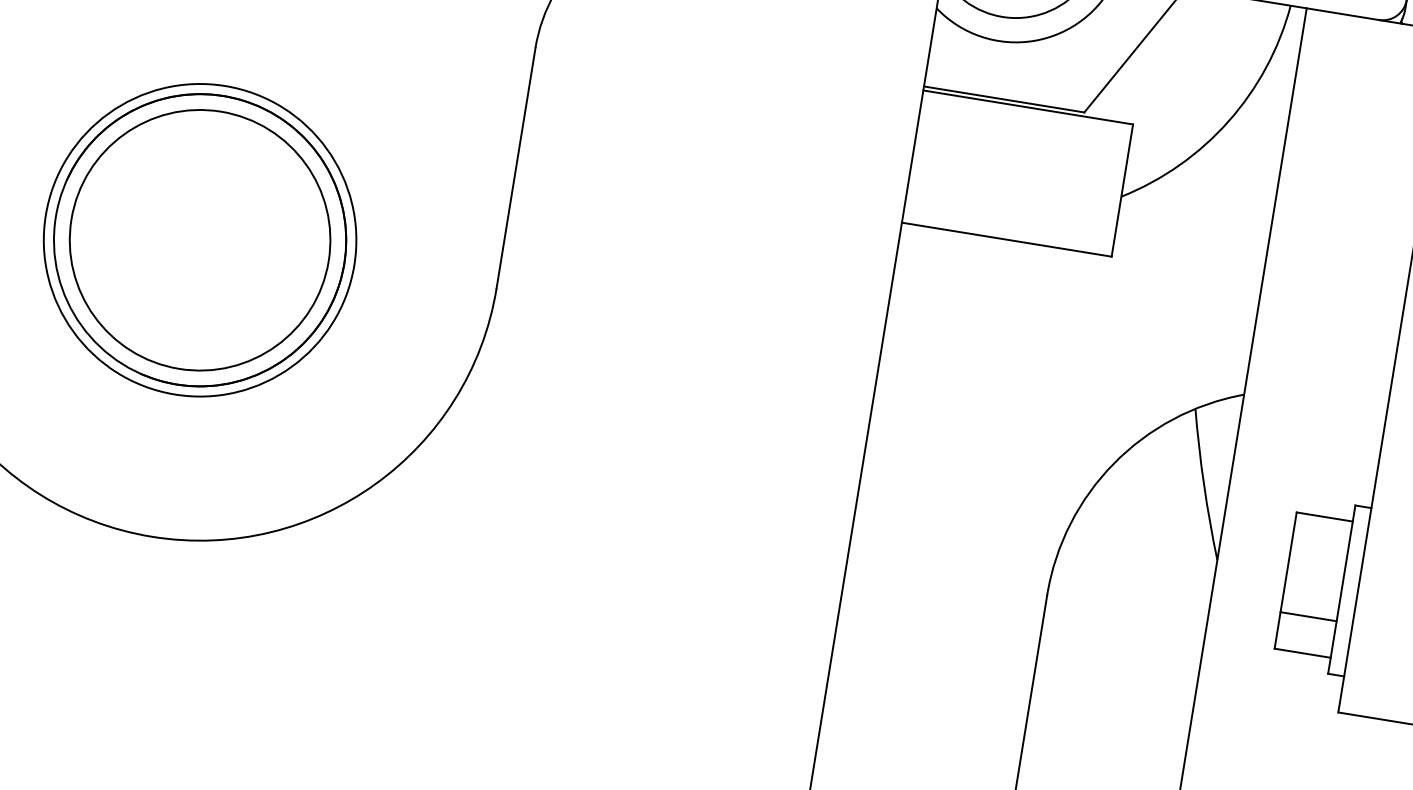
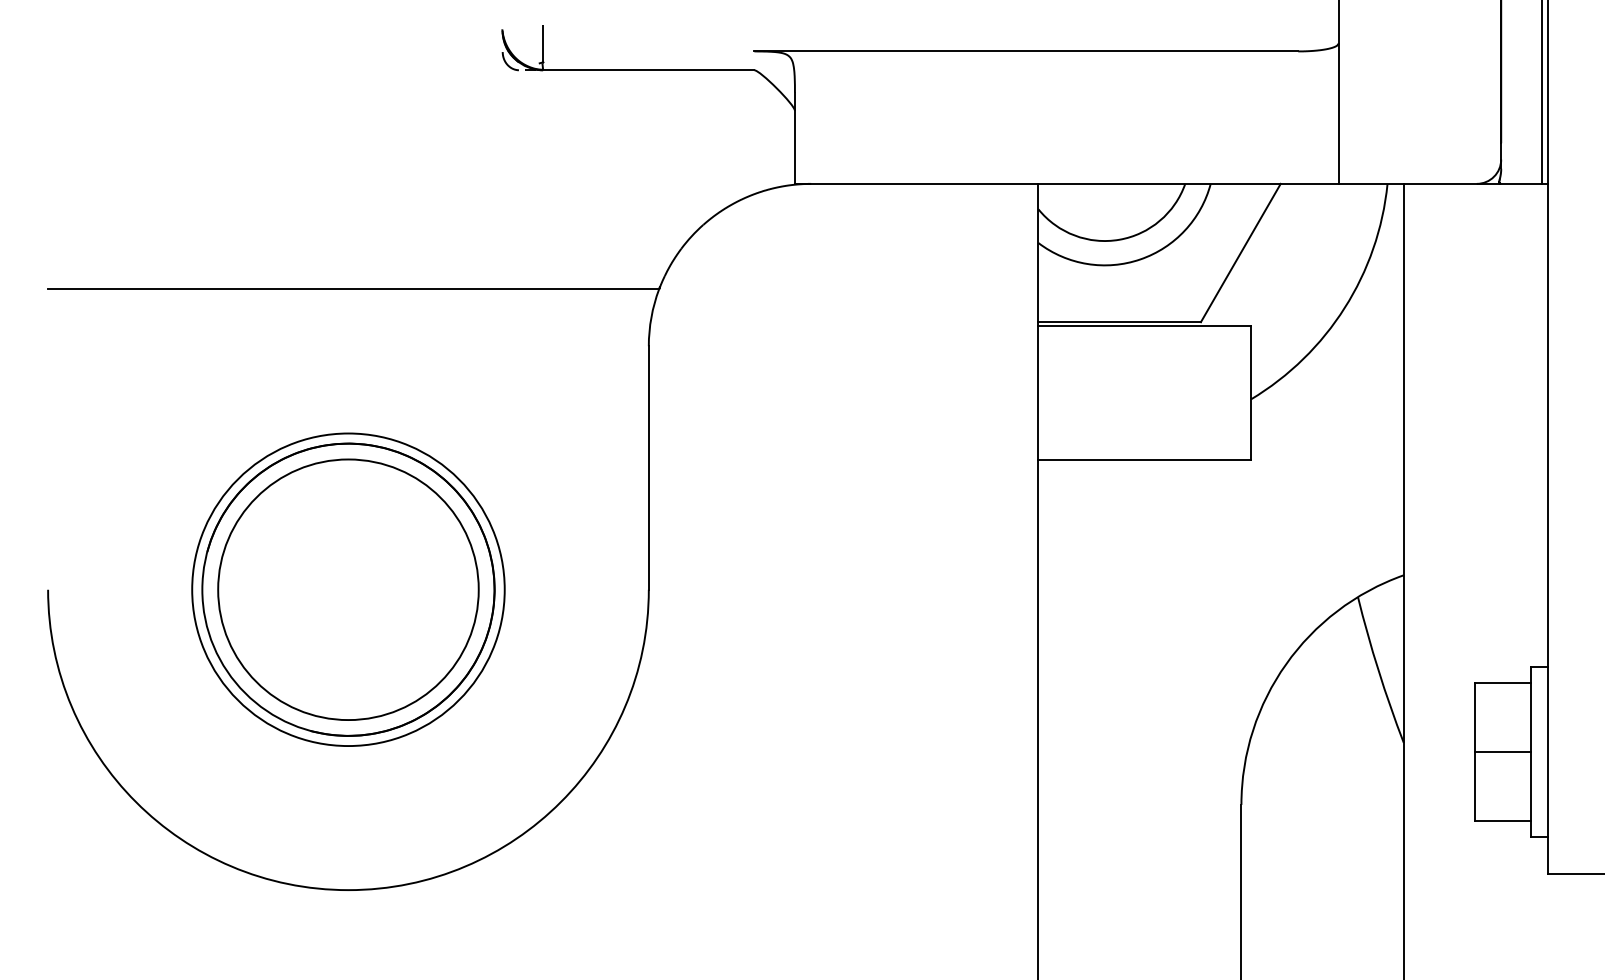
line: (1308, 617) -> (1502, 752), moved

